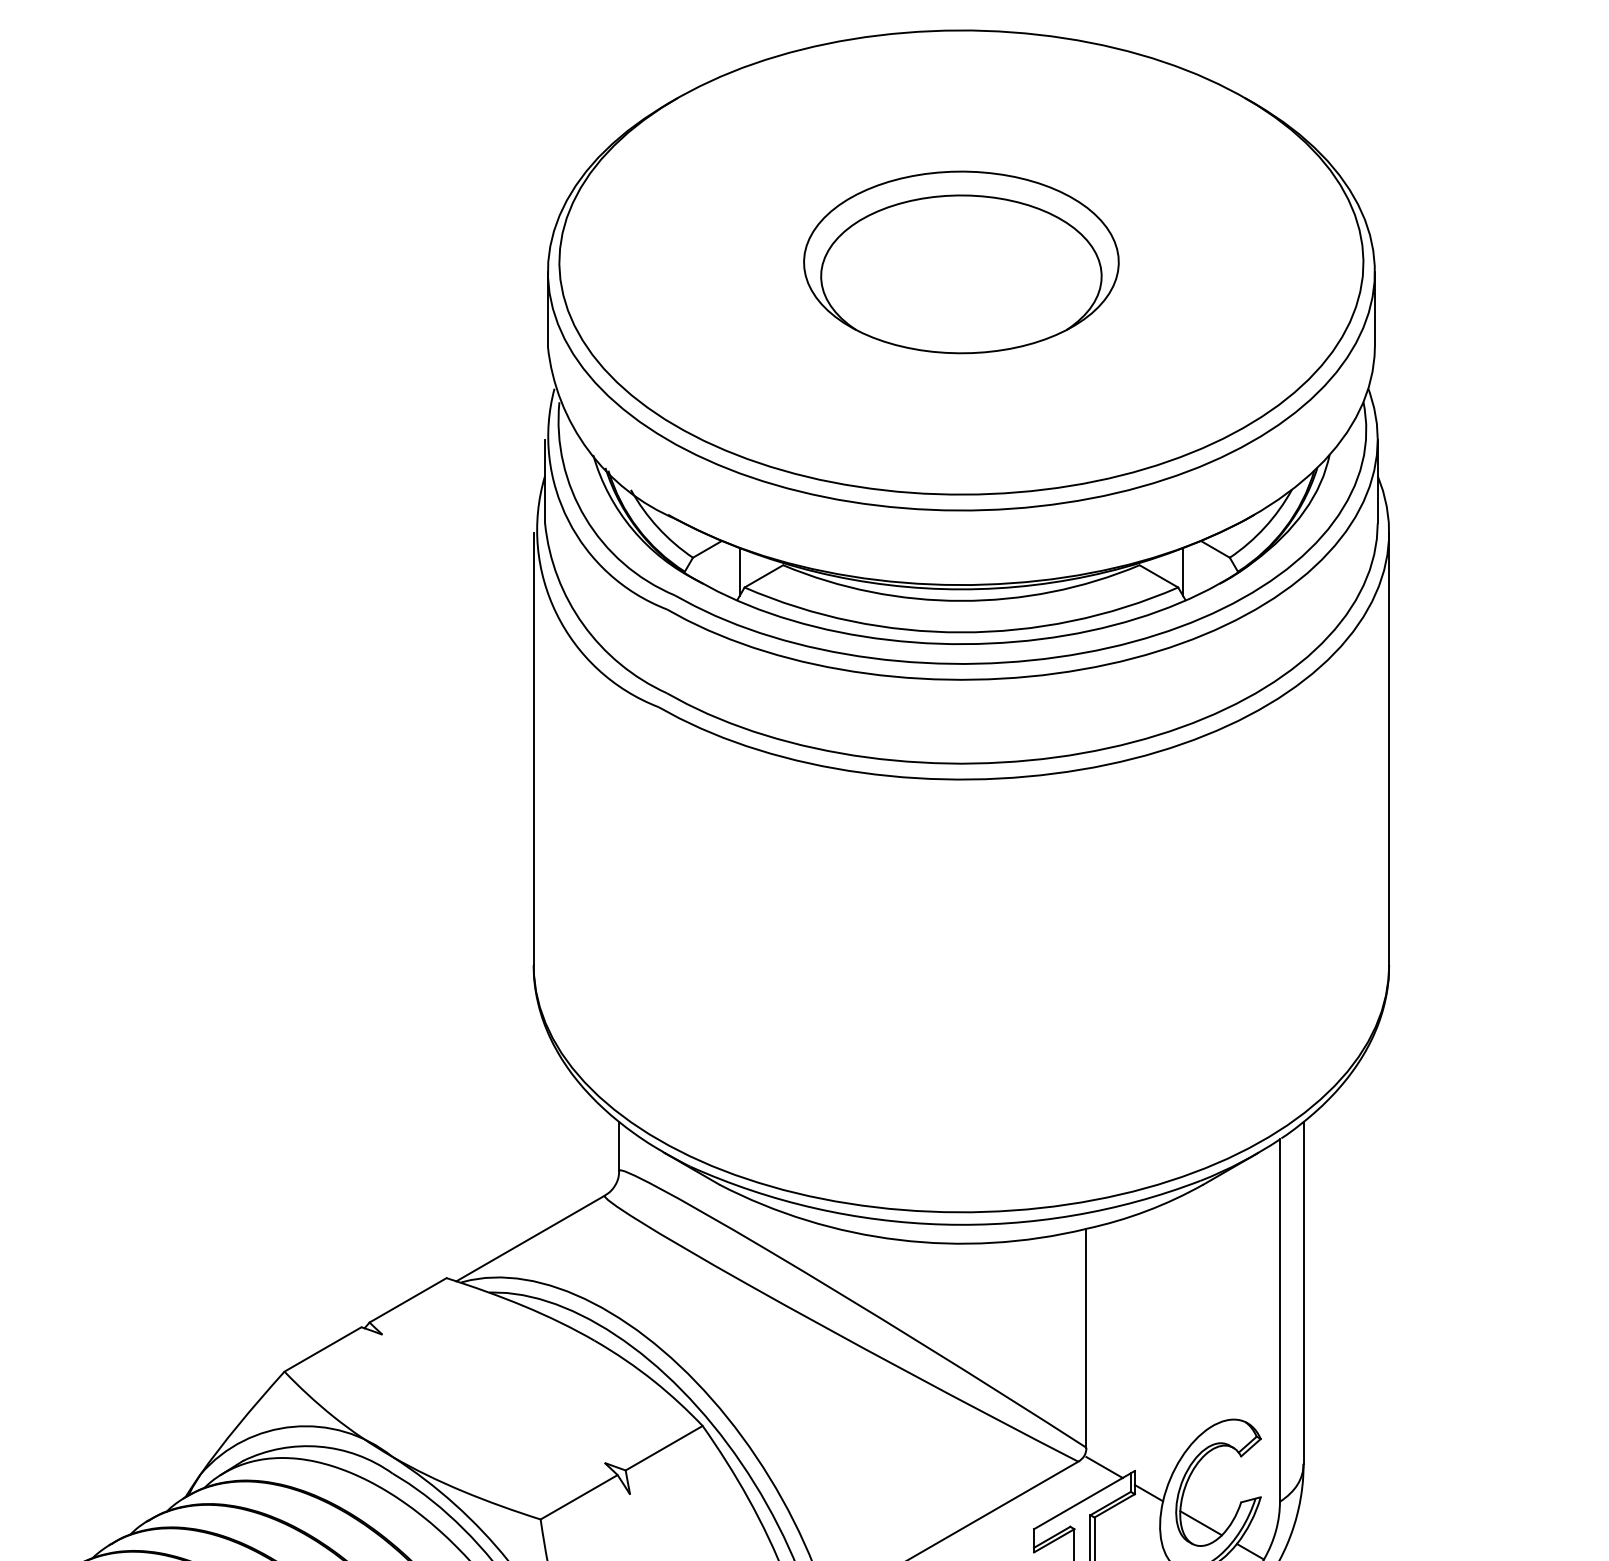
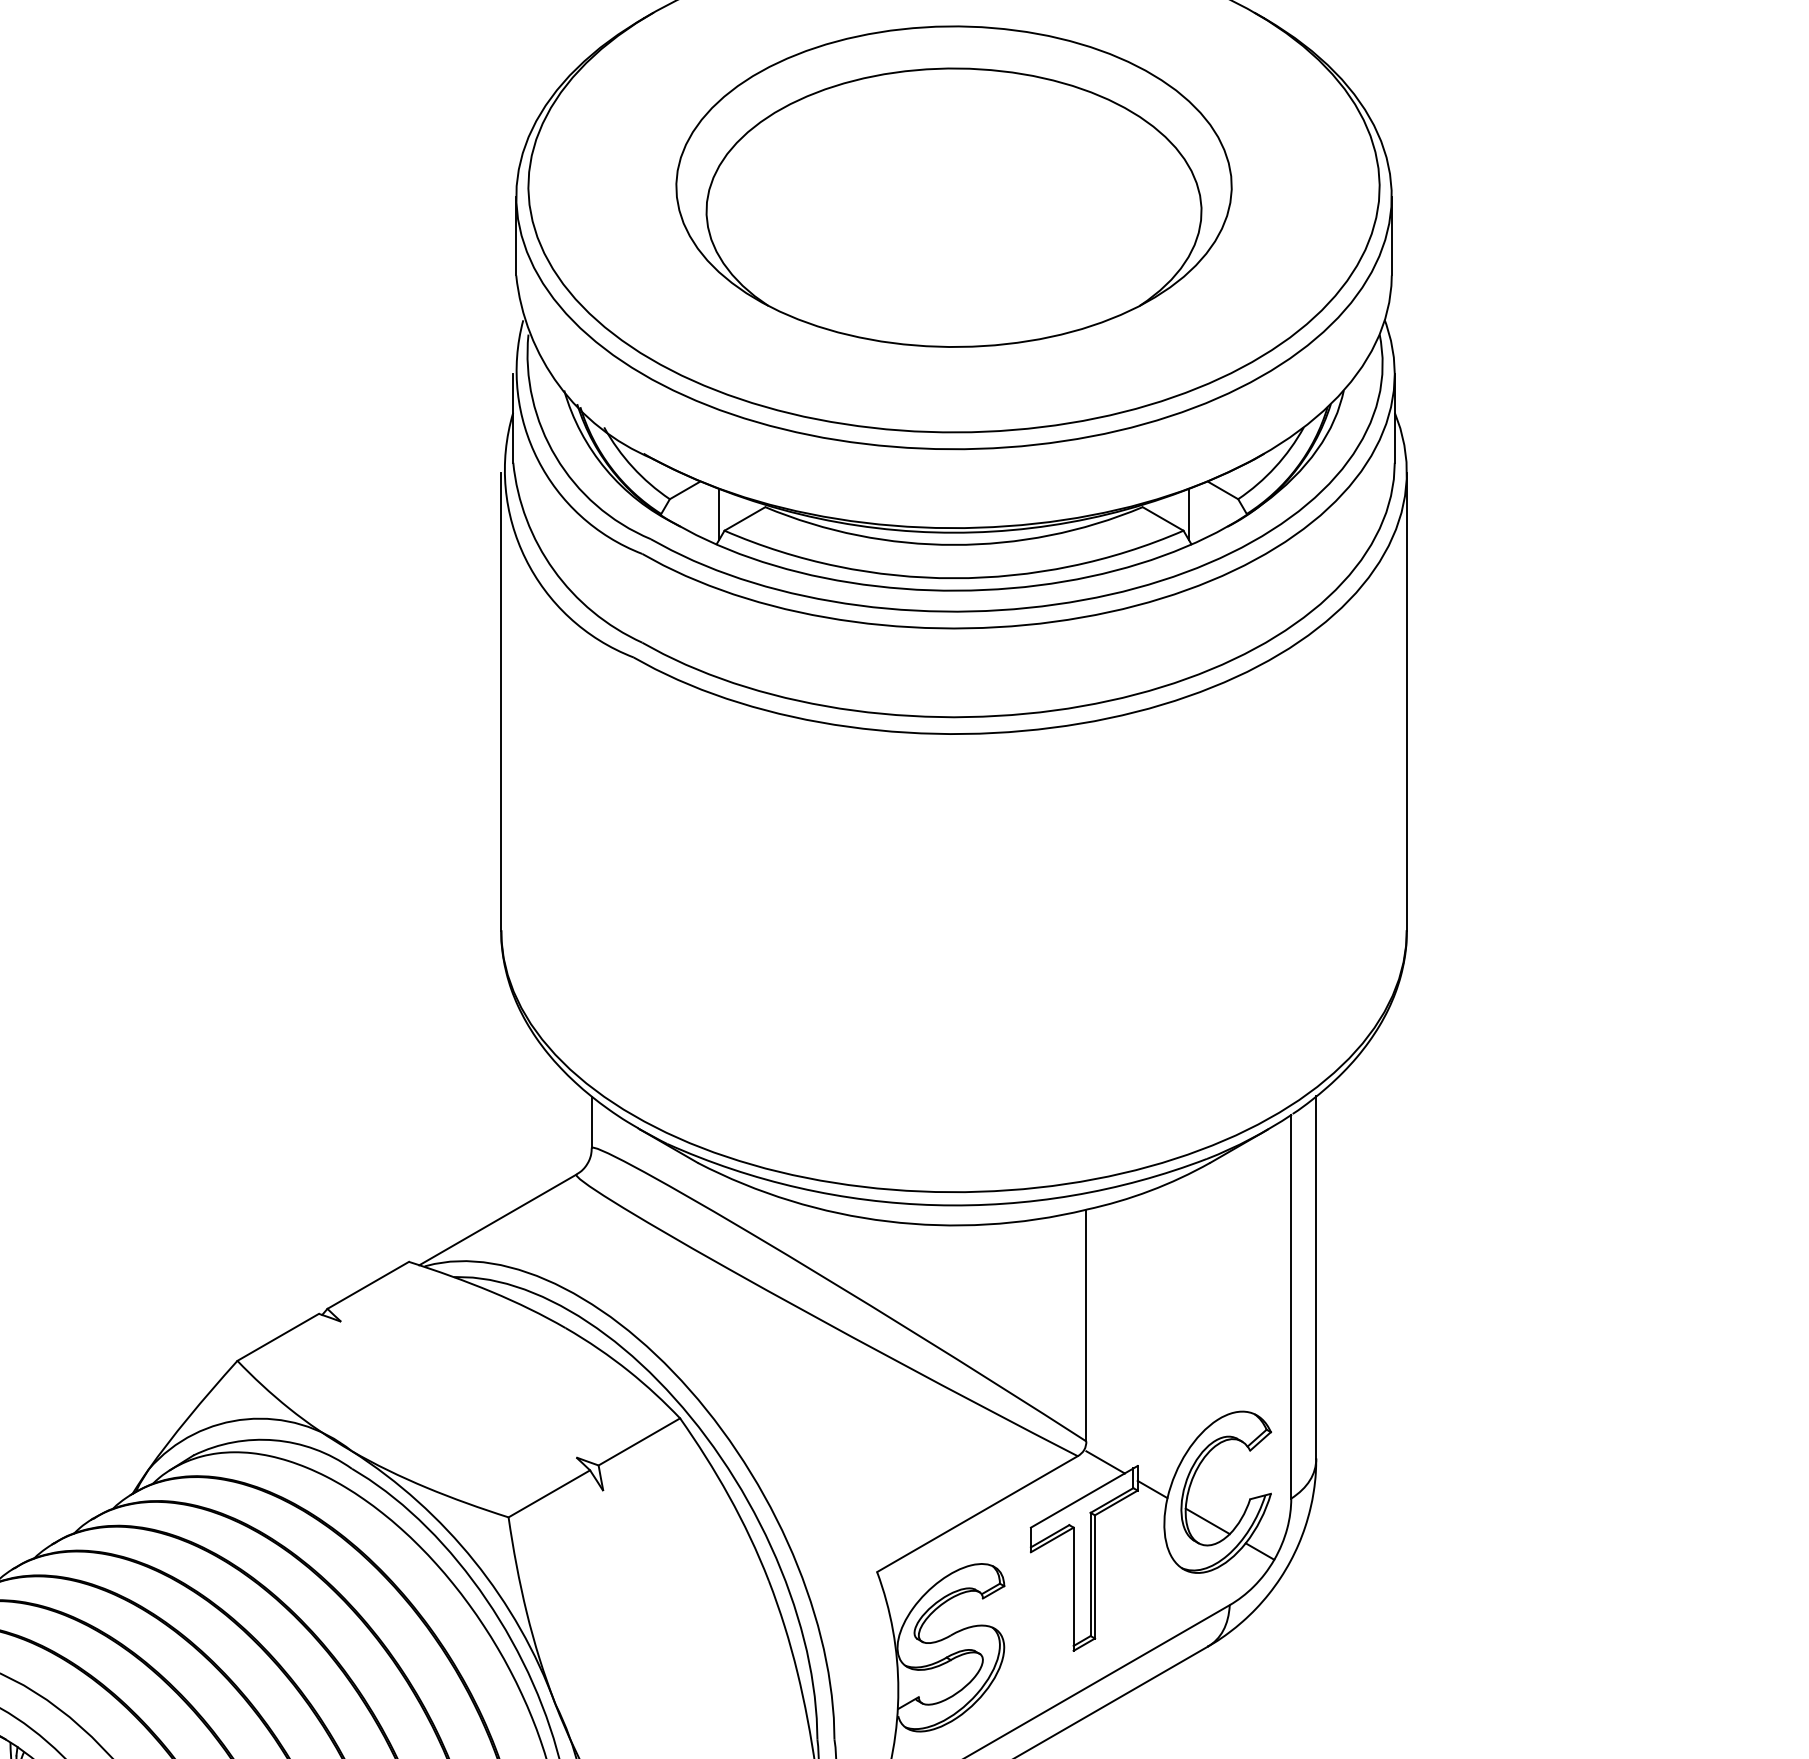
part: (960, 262) -> (953, 186), size x1.67

